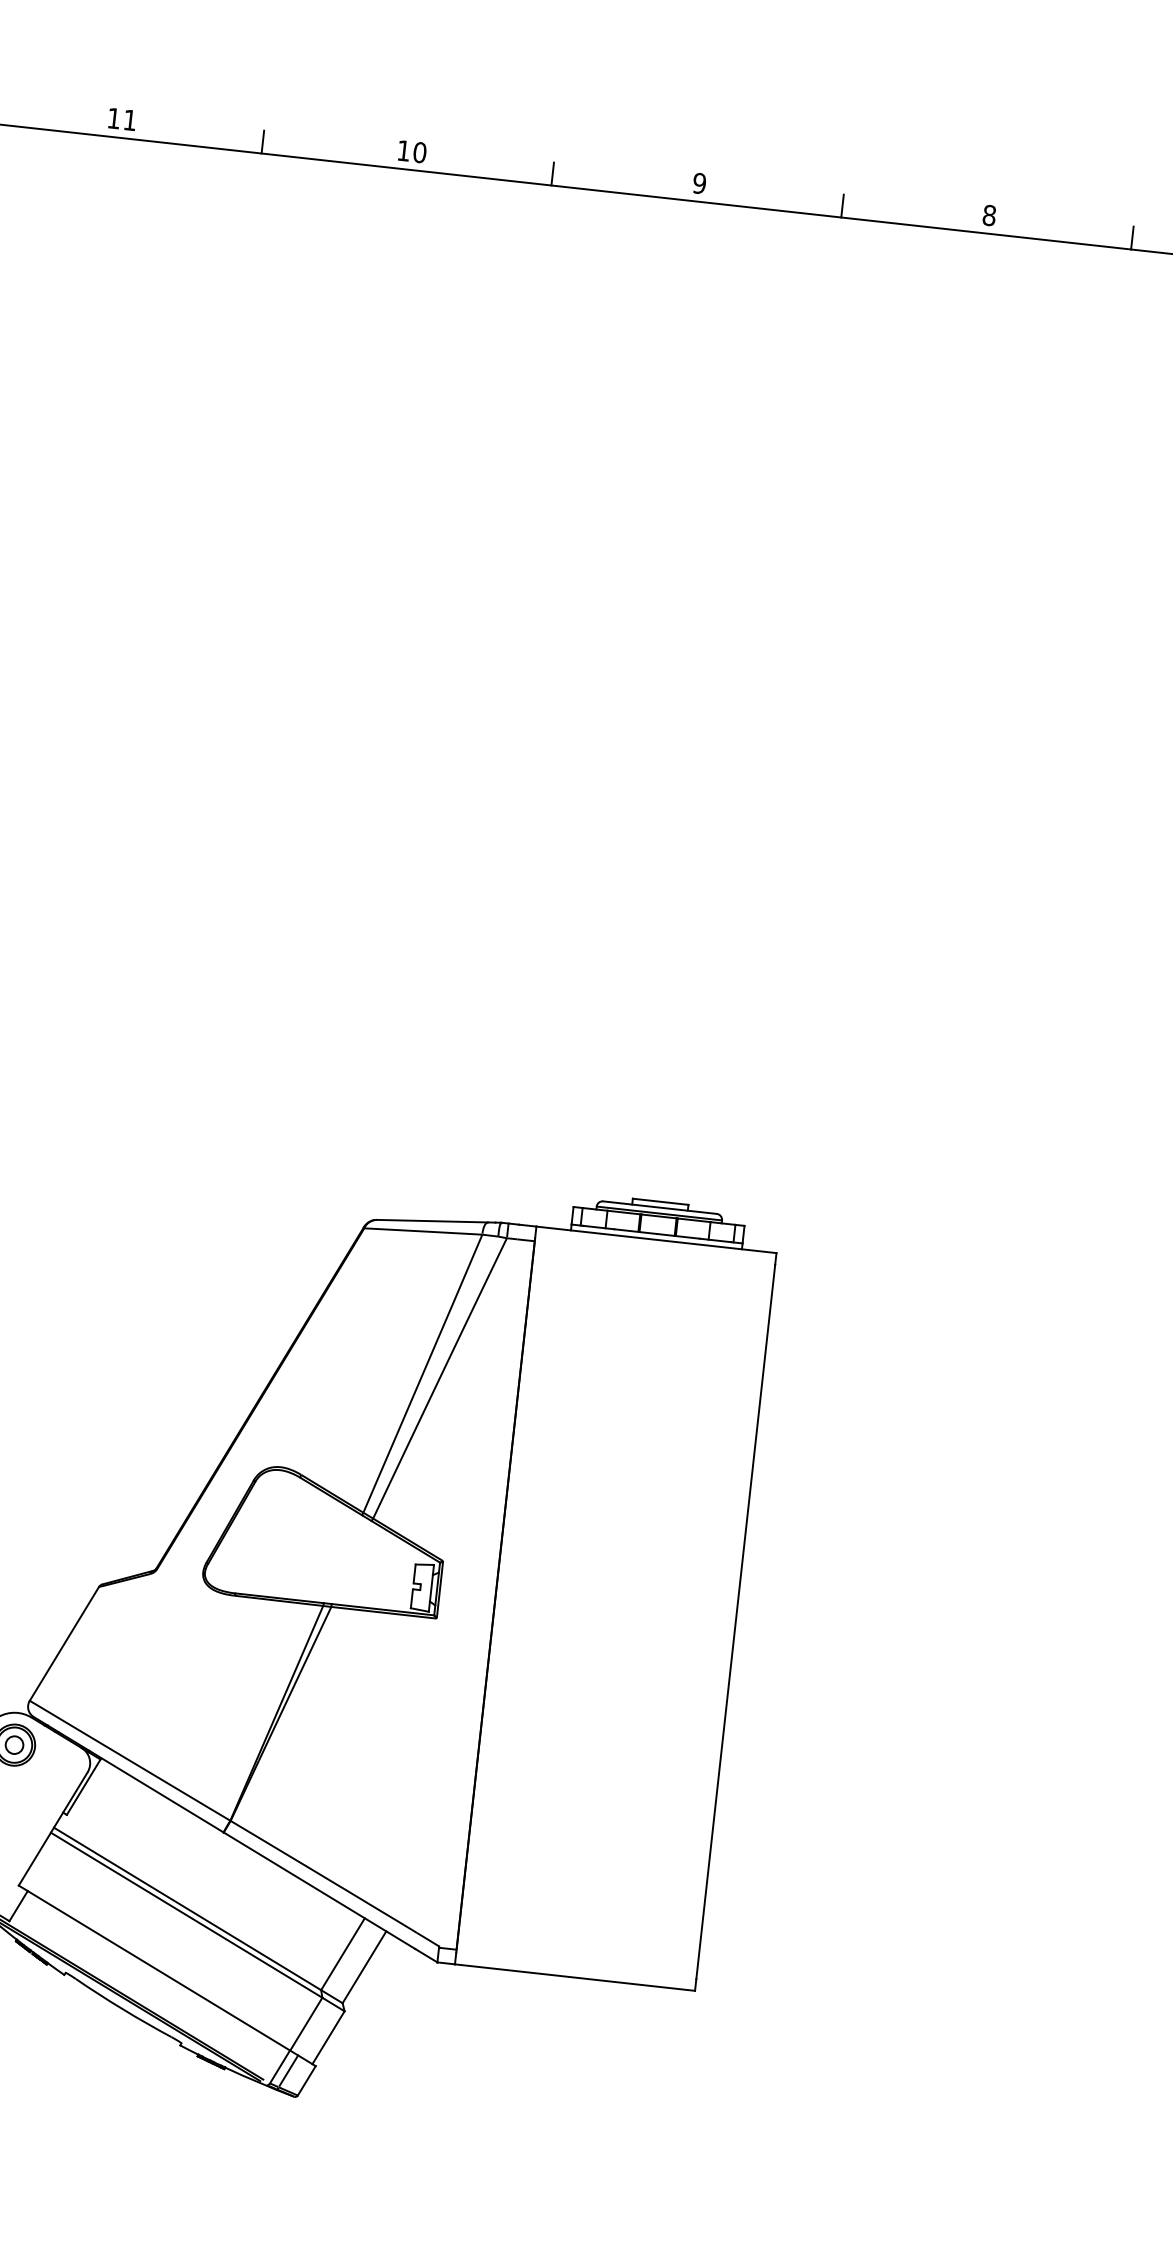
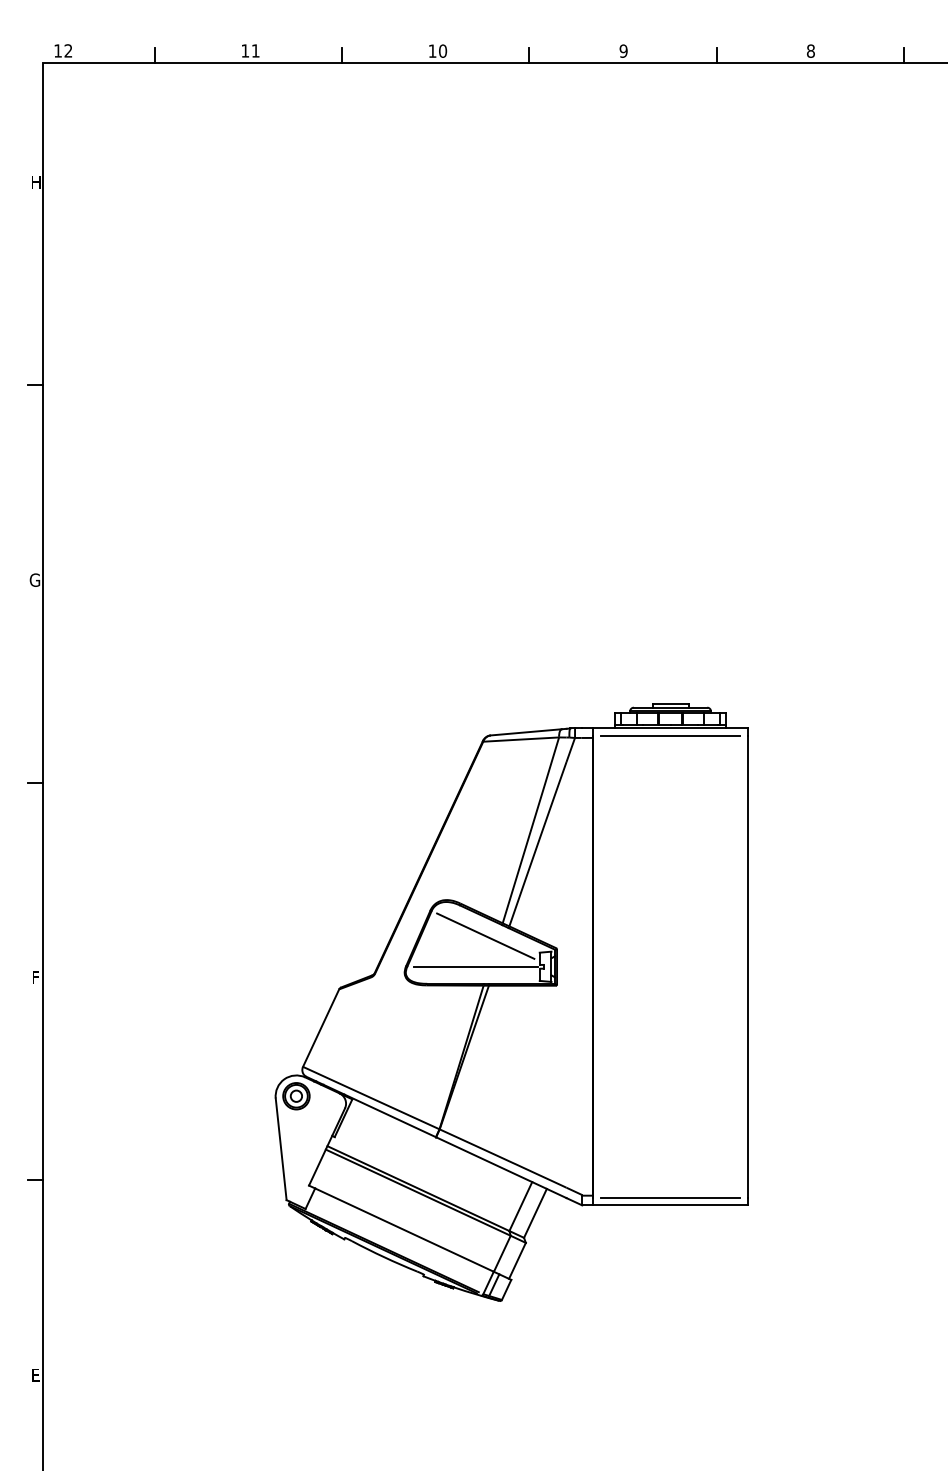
line: (654, 1252) -> (670, 736), added
line: (334, 1528) -> (485, 935), added
line: (313, 1574) -> (475, 966), added
line: (576, 1965) -> (670, 1197), added

